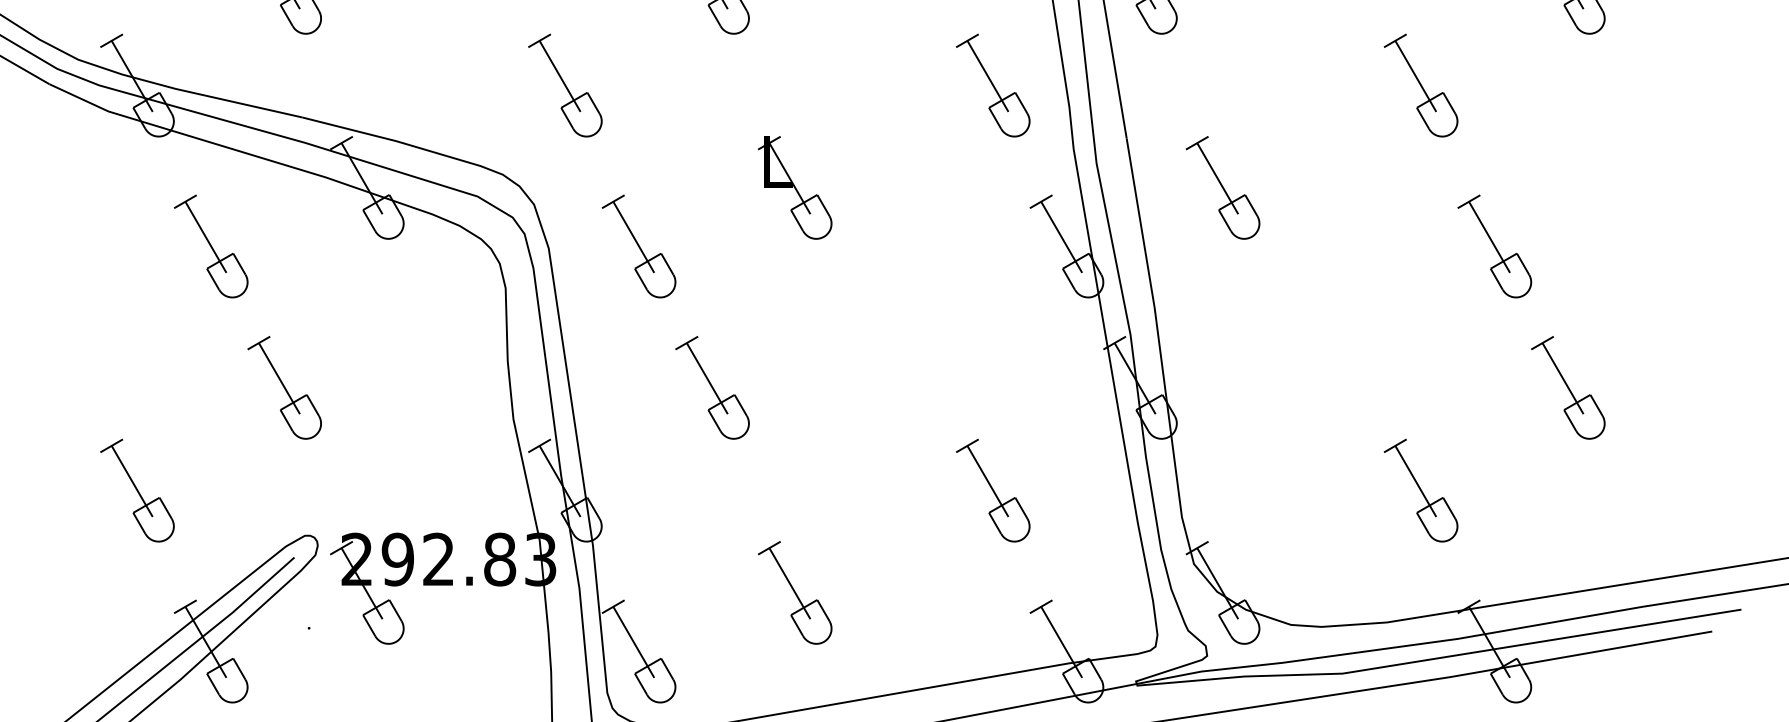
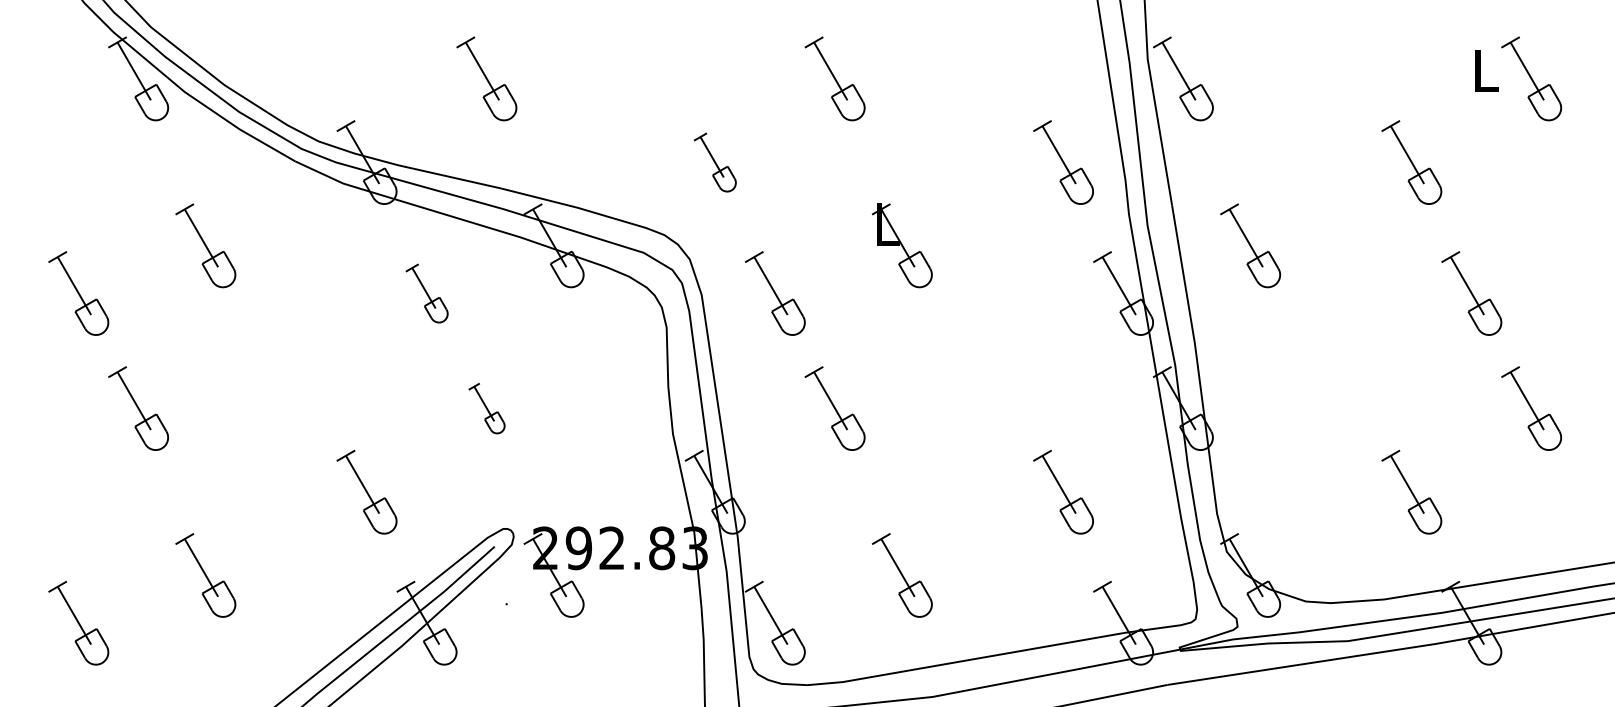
part: (564, 85) -> (714, 162), size x0.7
part: (210, 246) -> (426, 293), size x0.7
part: (284, 387) -> (486, 408), size x0.6

